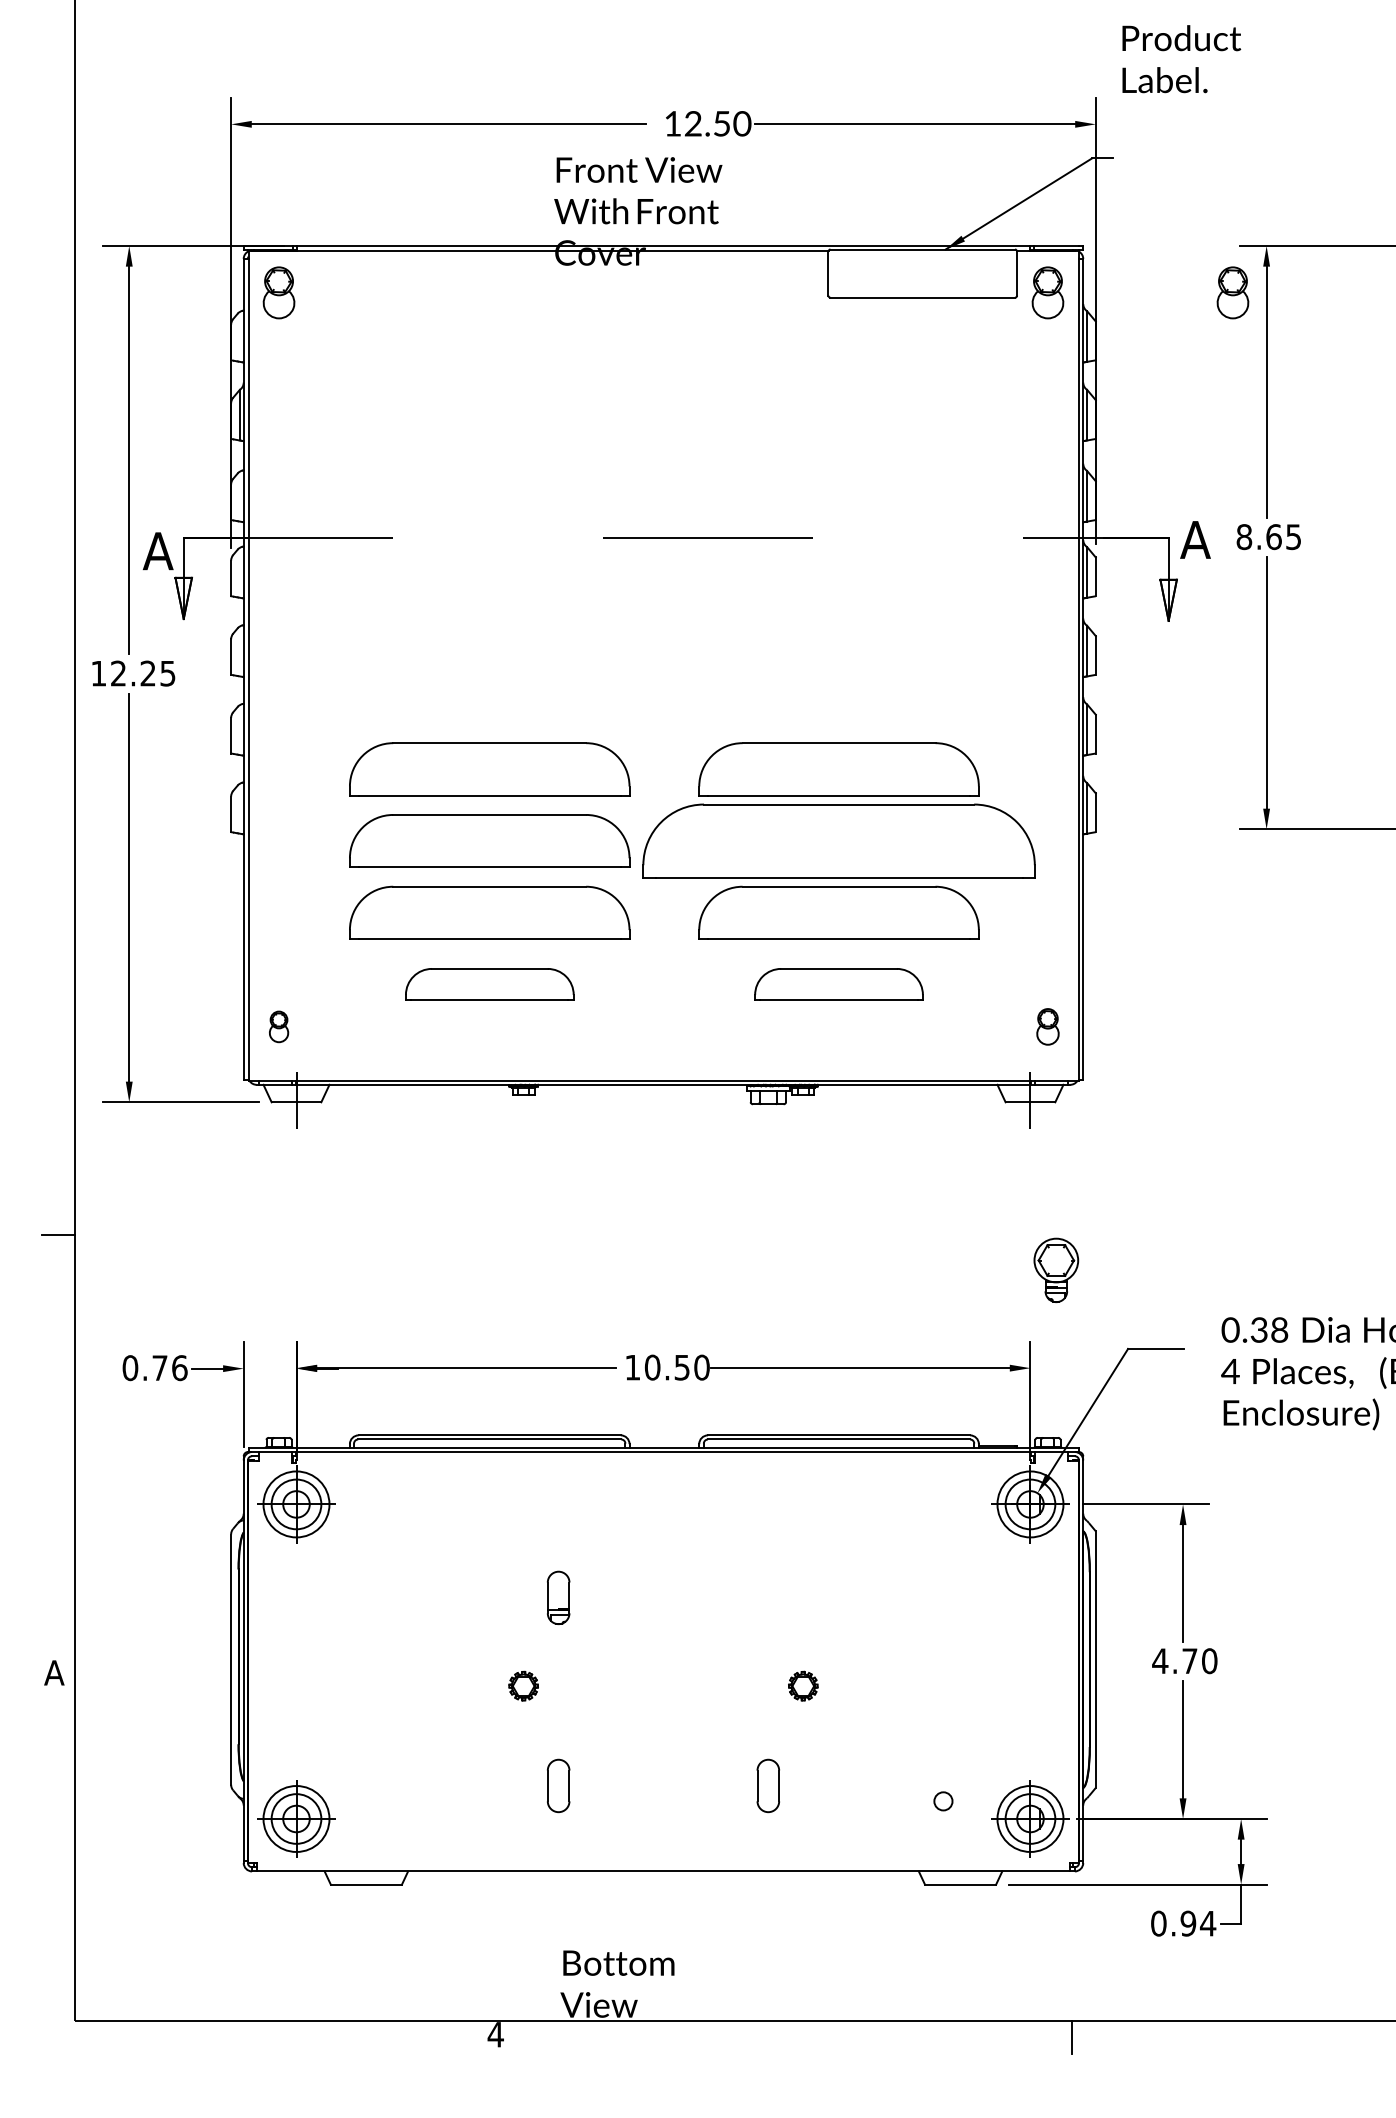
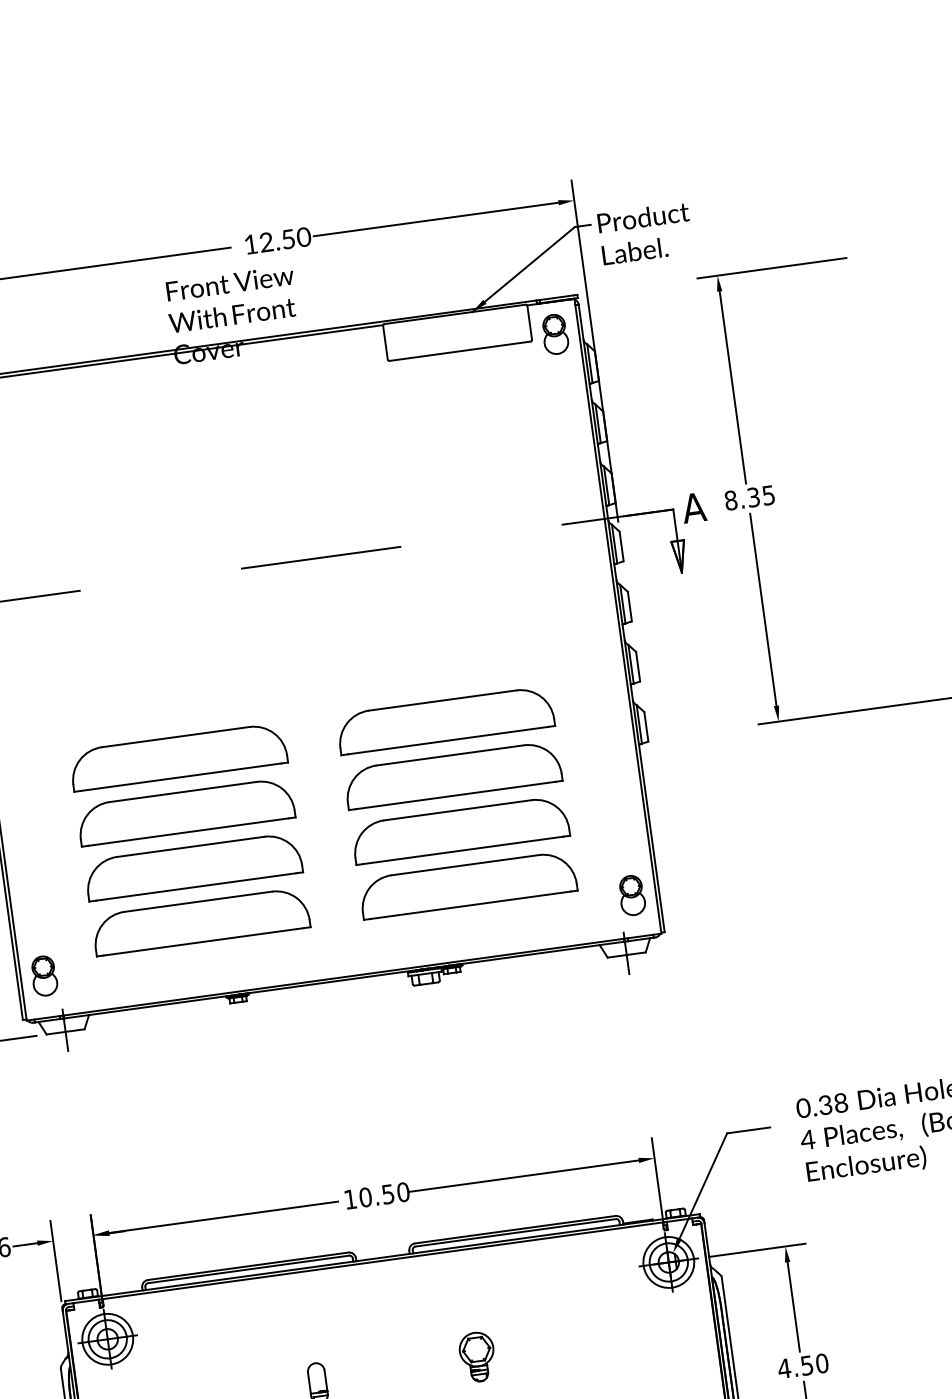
text: (1181, 59) -> (645, 233), moved
part: (1232, 292) -> (696, 314), removed
text: (1273, 537) -> (753, 497), 8.65 -> 8.35
part: (838, 840) -> (452, 775), size x0.71
part: (489, 984) -> (200, 921), size x1.67
part: (838, 984) -> (467, 885), size x1.67
part: (278, 1026) -> (43, 975), size x1.67
part: (1047, 1026) -> (631, 895), size x1.43
part: (1056, 1269) -> (477, 1356), moved
text: (1189, 1661) -> (806, 1365), 4.70 -> 4.50

